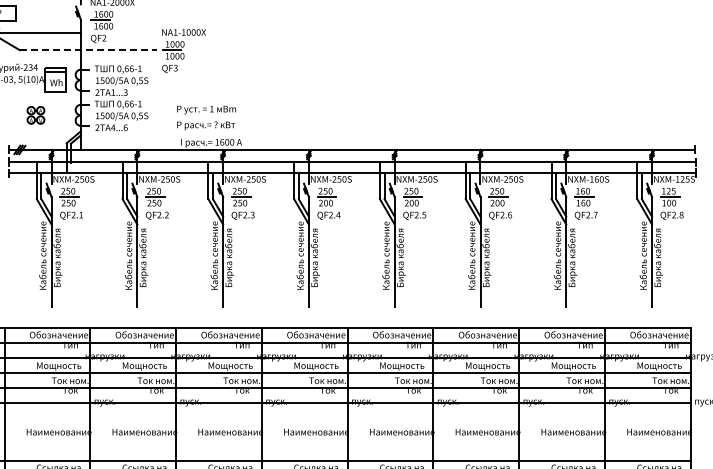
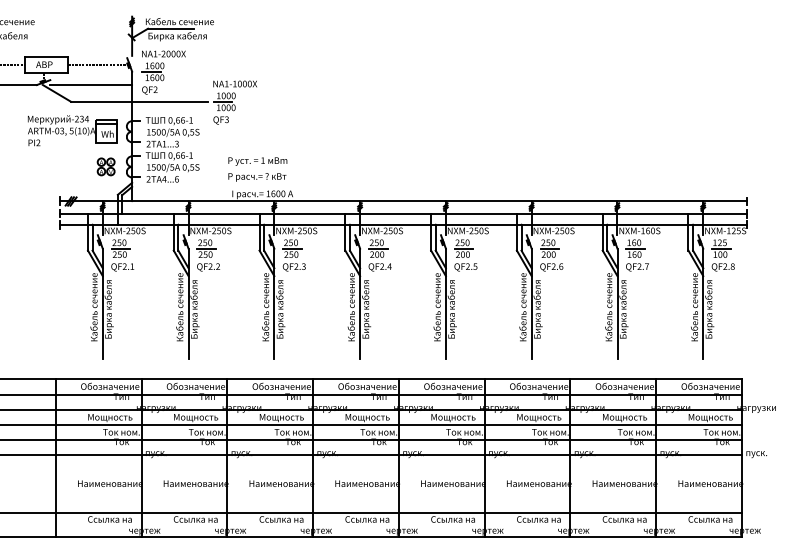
line: (46, 13) -> (97, 65), added
line: (88, 49) -> (139, 101), dashed -> solid
part: (35, 114) -> (105, 166), moved

